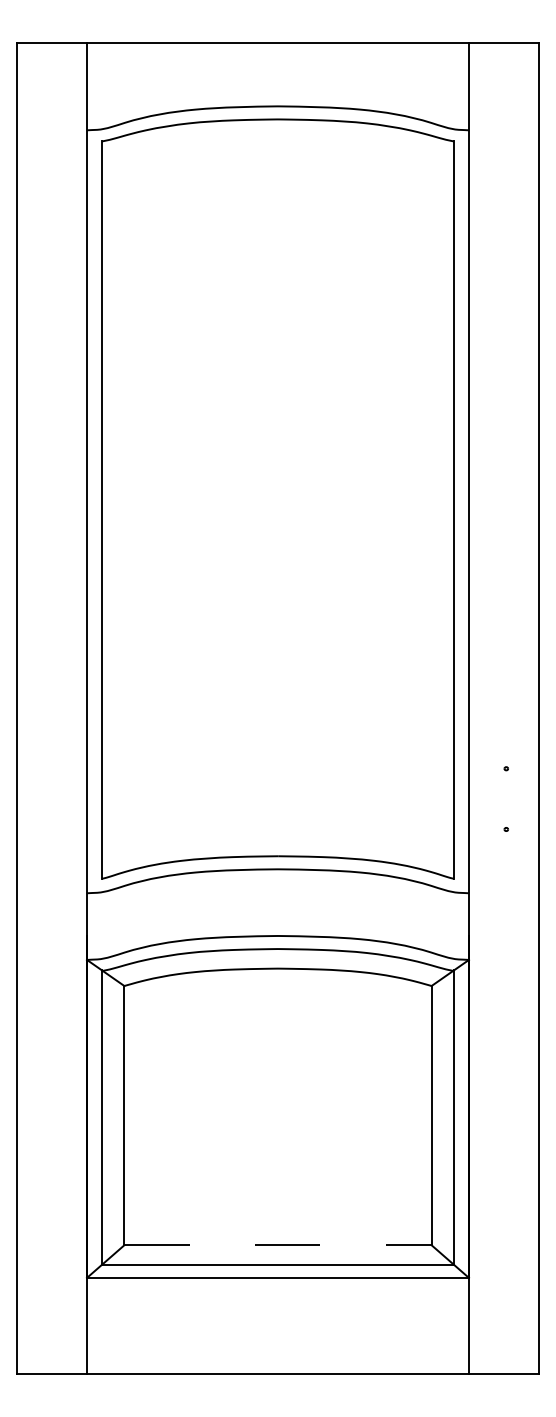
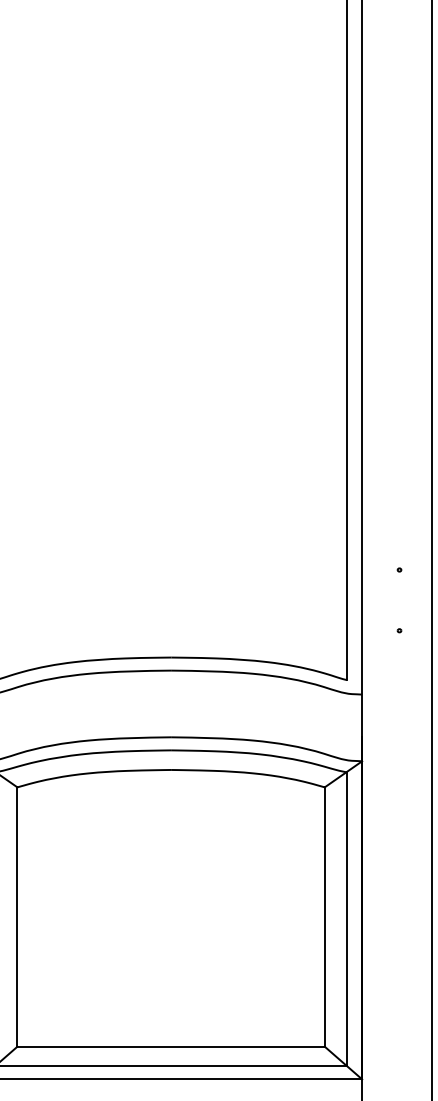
line: (278, 1245) -> (171, 1046), dashed -> solid

